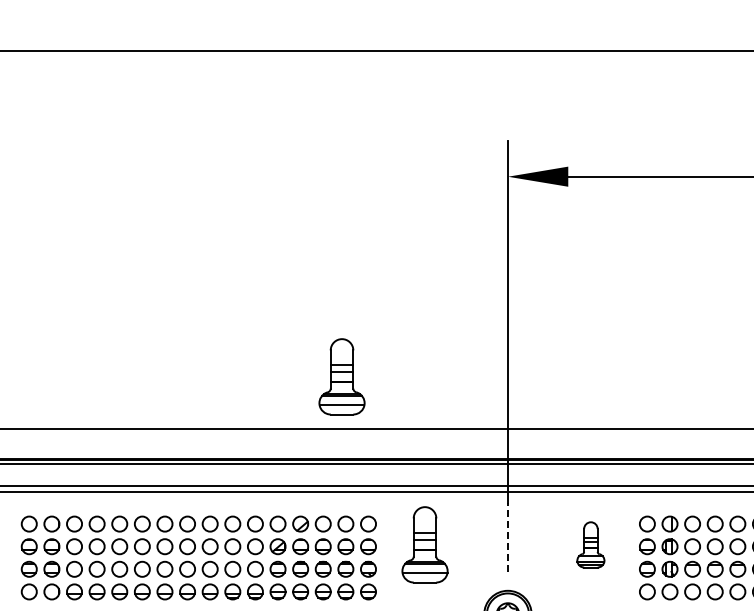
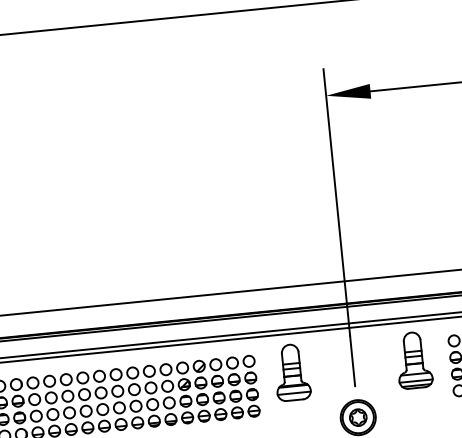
part: (341, 376) -> (218, 254), removed
line: (507, 537) -> (352, 361), dashed -> solid
part: (590, 544) -> (413, 360), size x1.67

